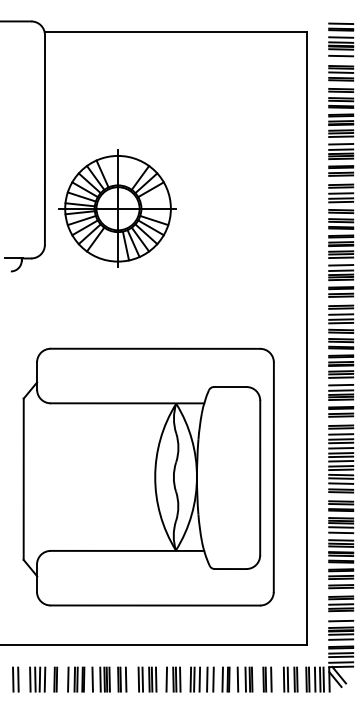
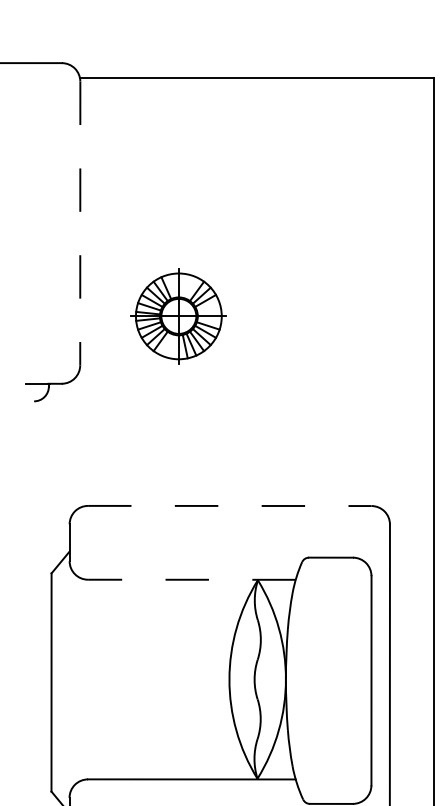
line: (44, 139) -> (79, 222), solid -> dashed
part: (117, 208) -> (178, 316), size x0.6
line: (155, 348) -> (229, 505), solid -> dashed
line: (127, 403) -> (191, 579), solid -> dashed

